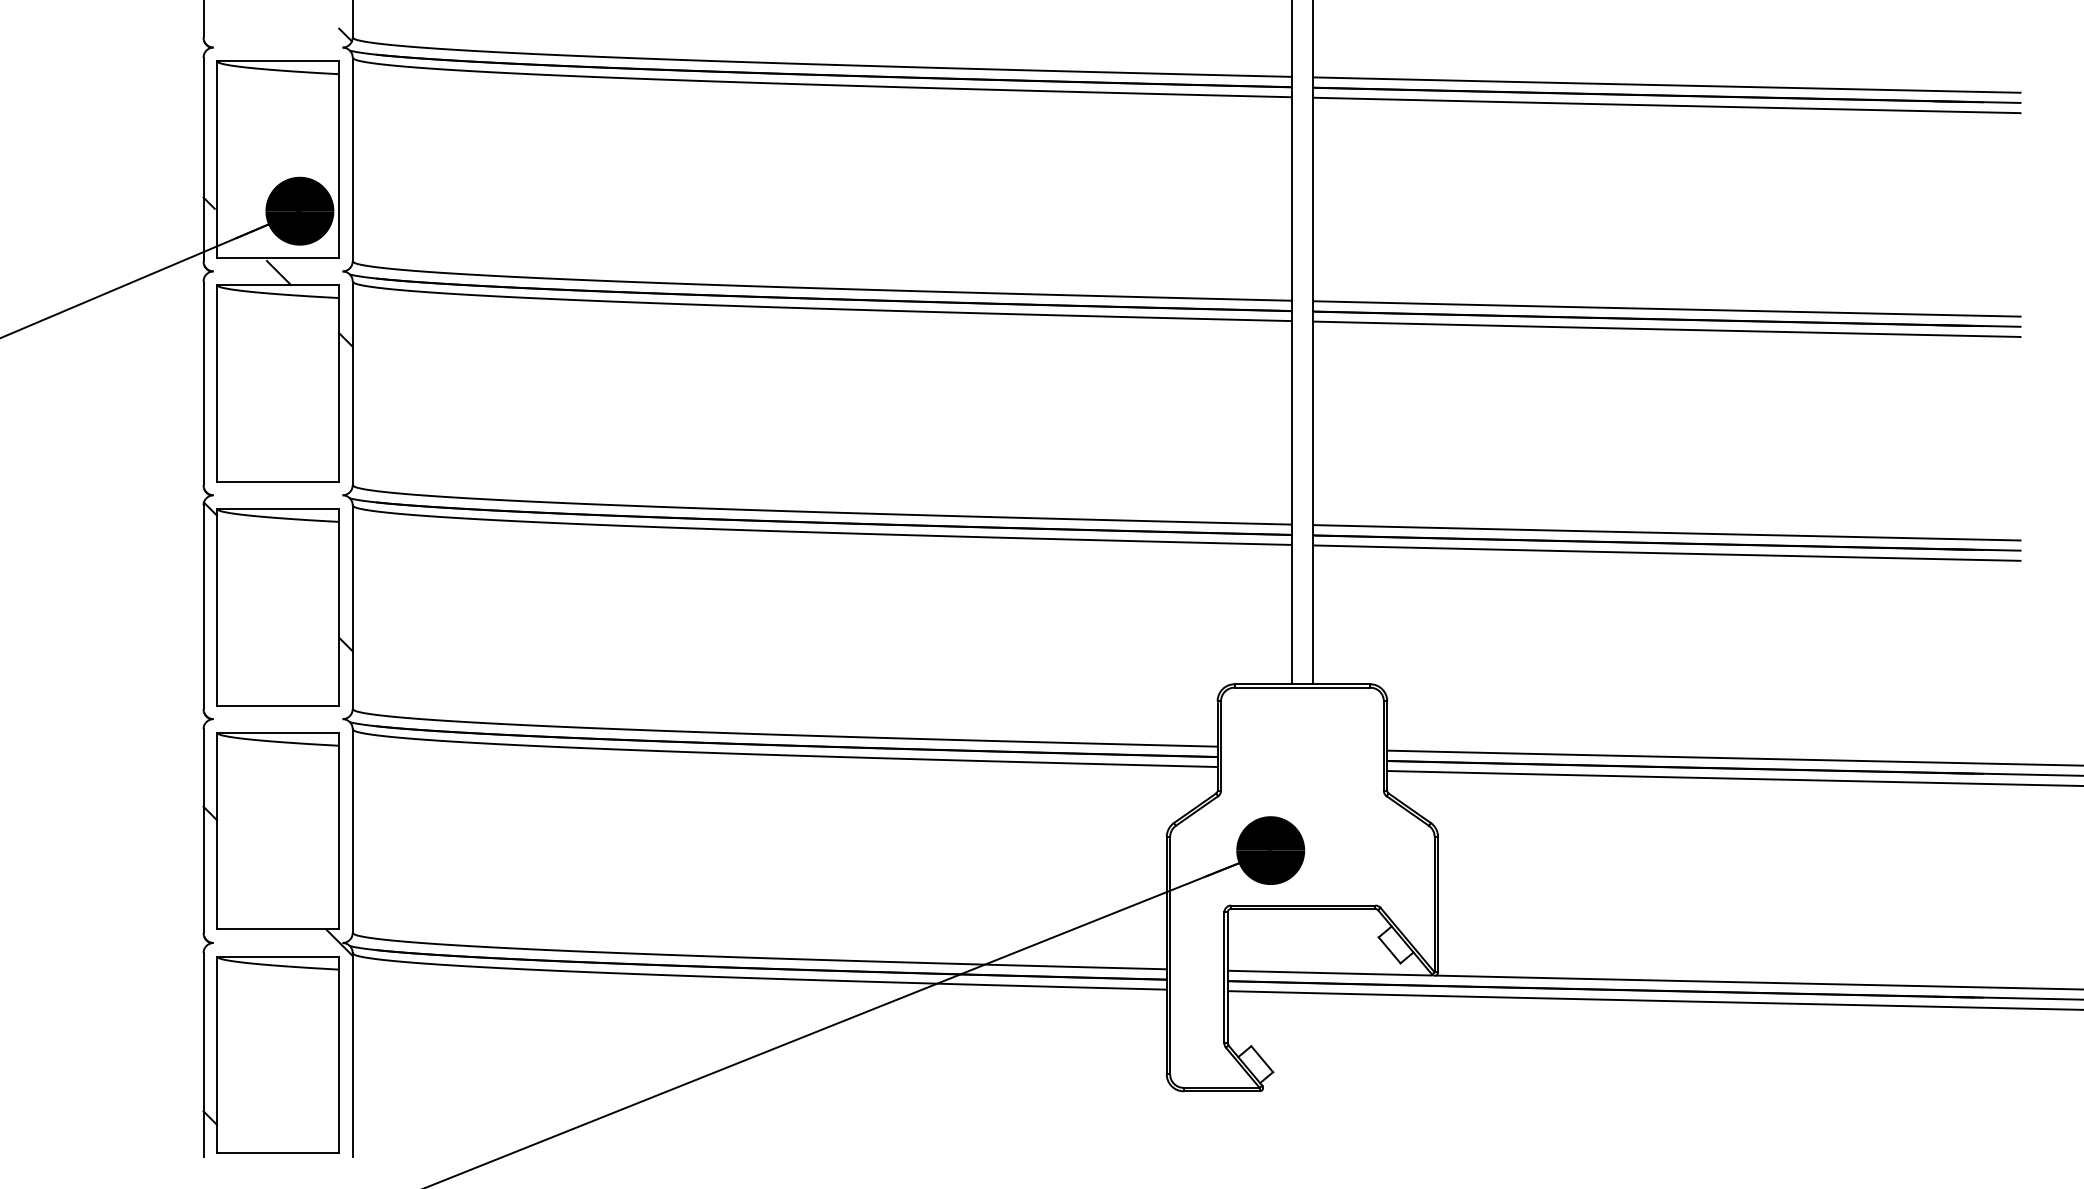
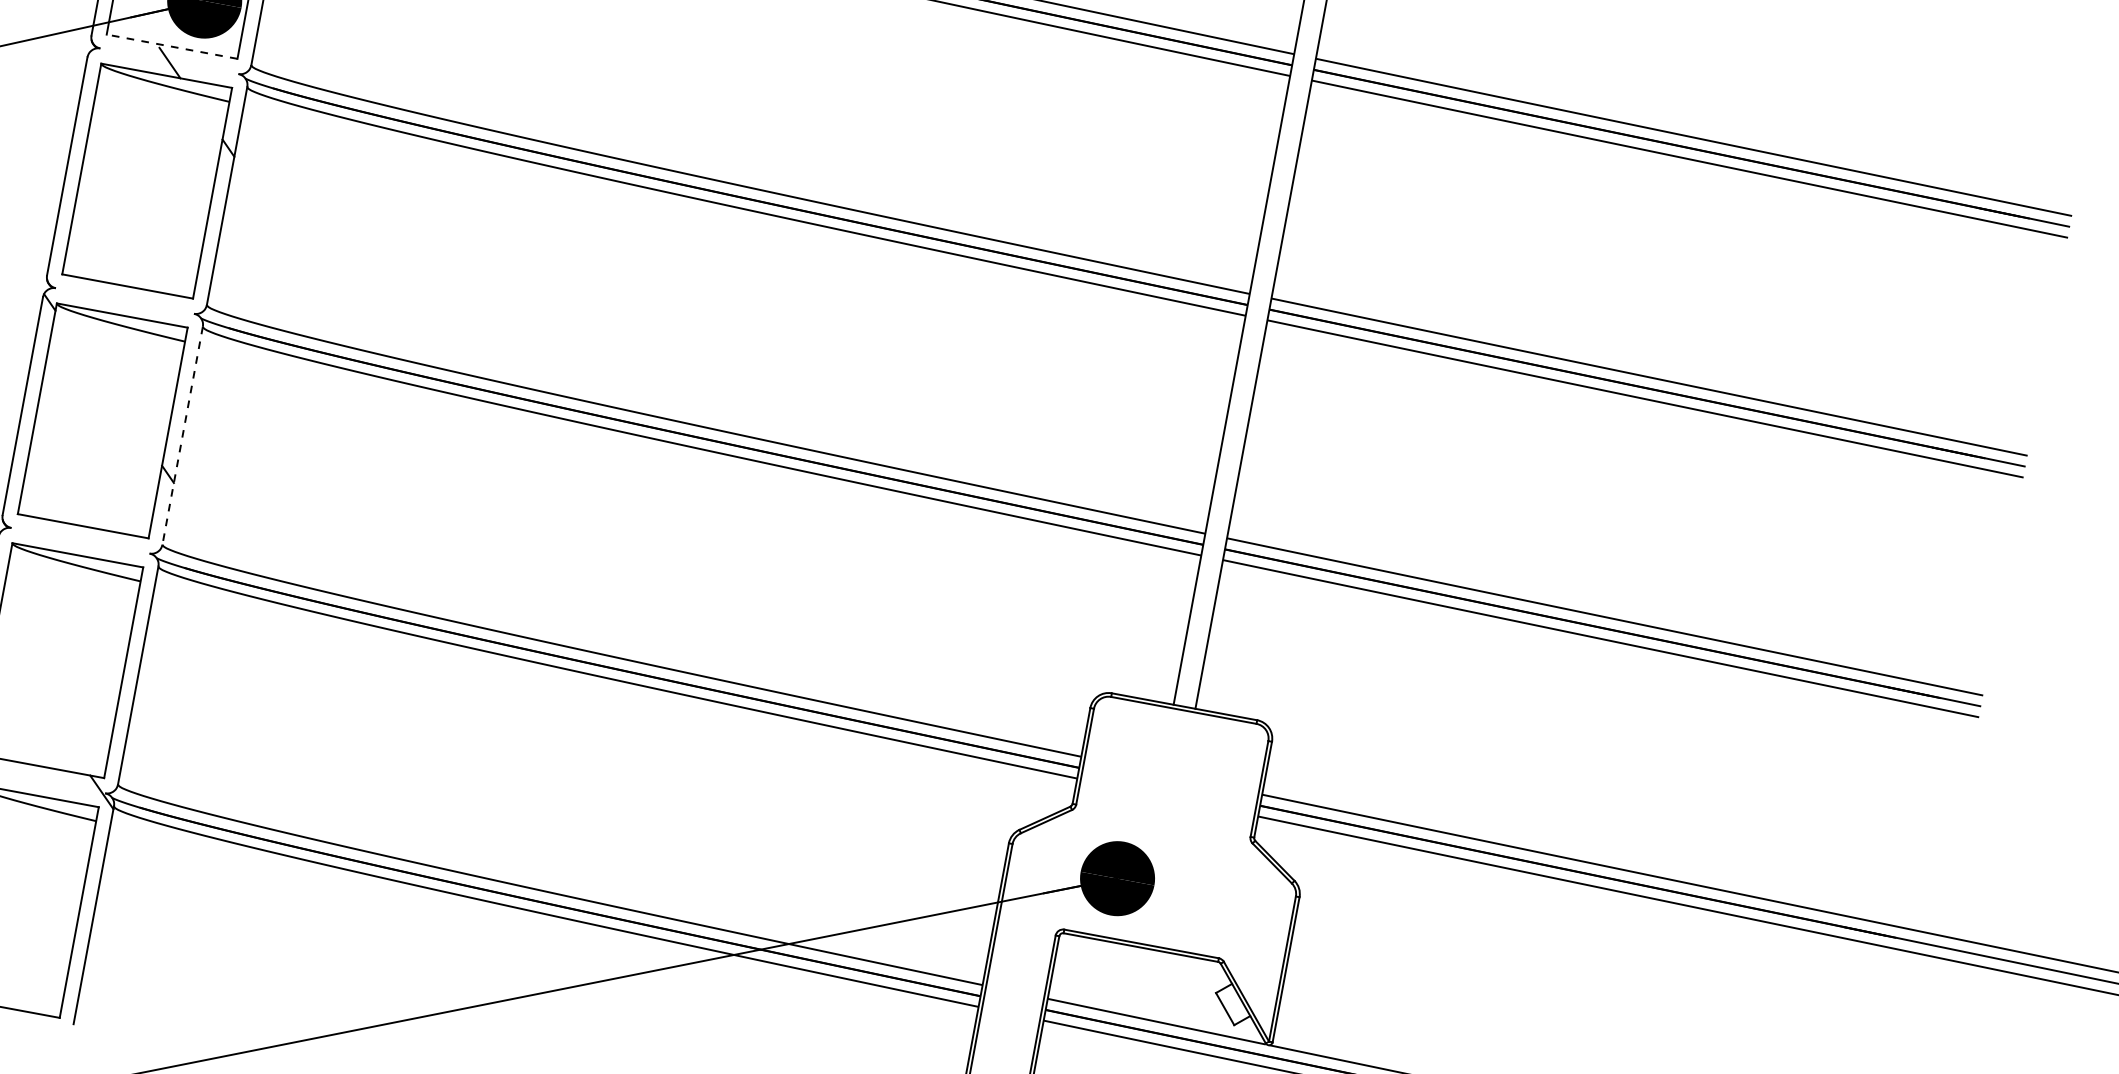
line: (277, 257) -> (171, 46), solid -> dashed
line: (352, 607) -> (182, 435), solid -> dashed

